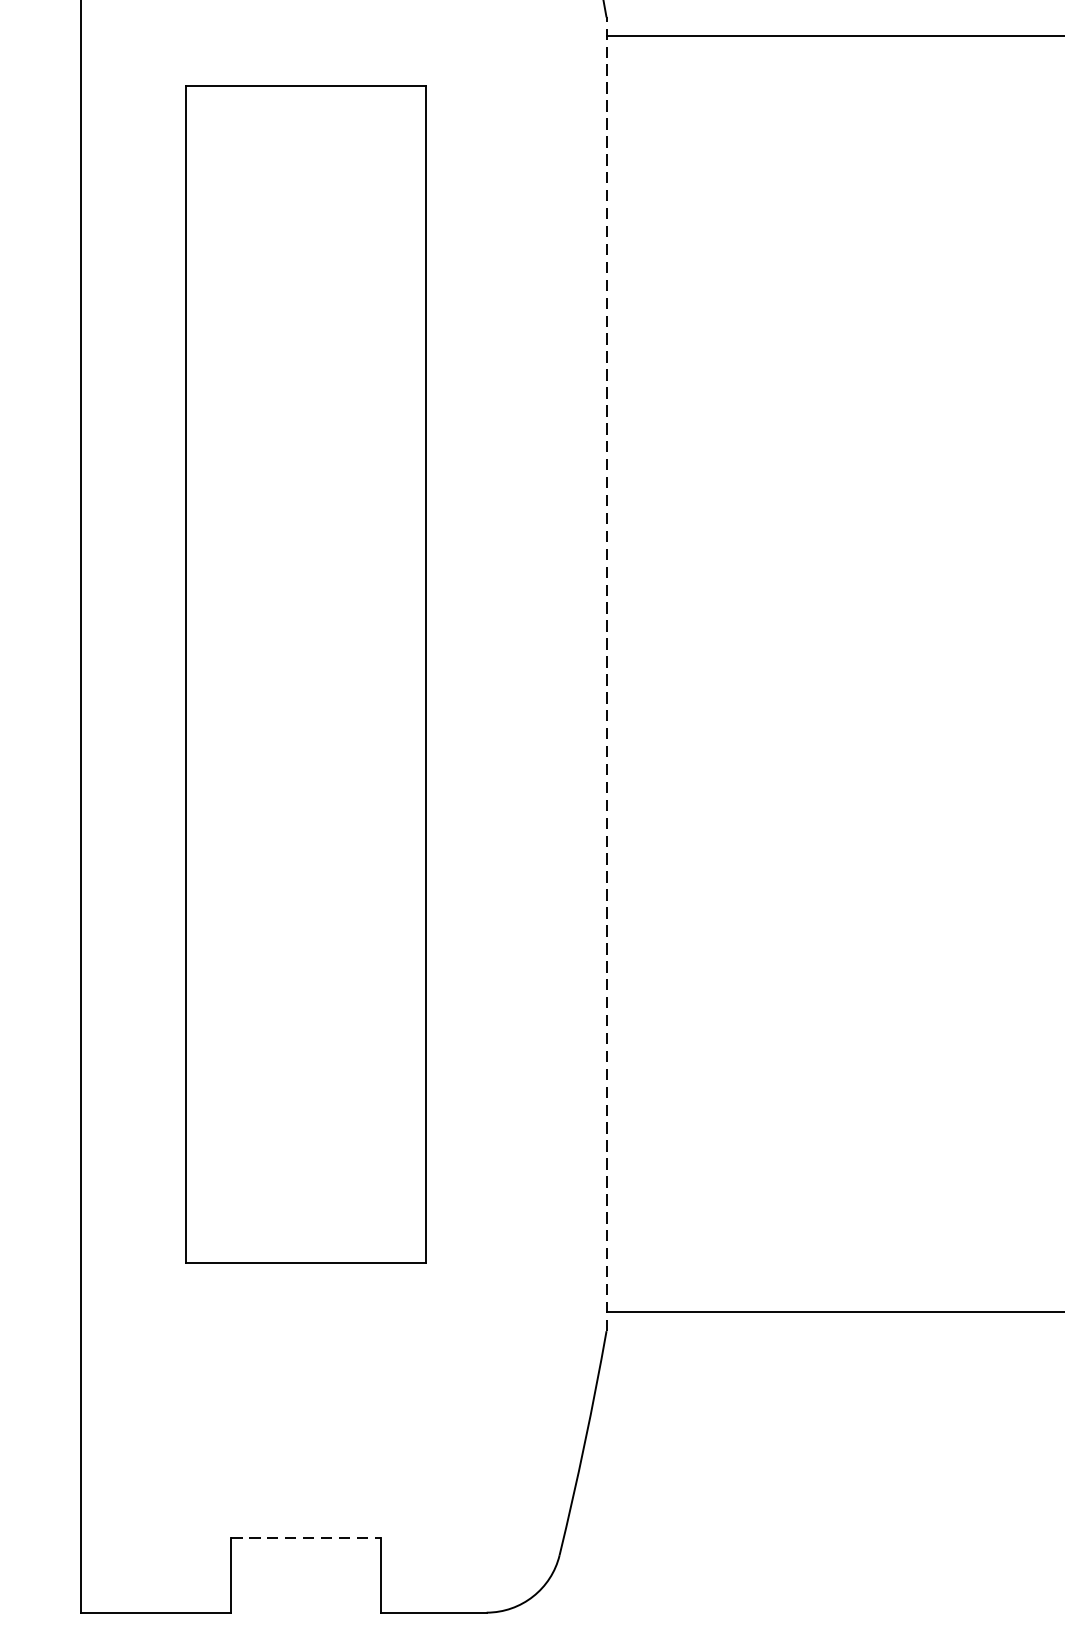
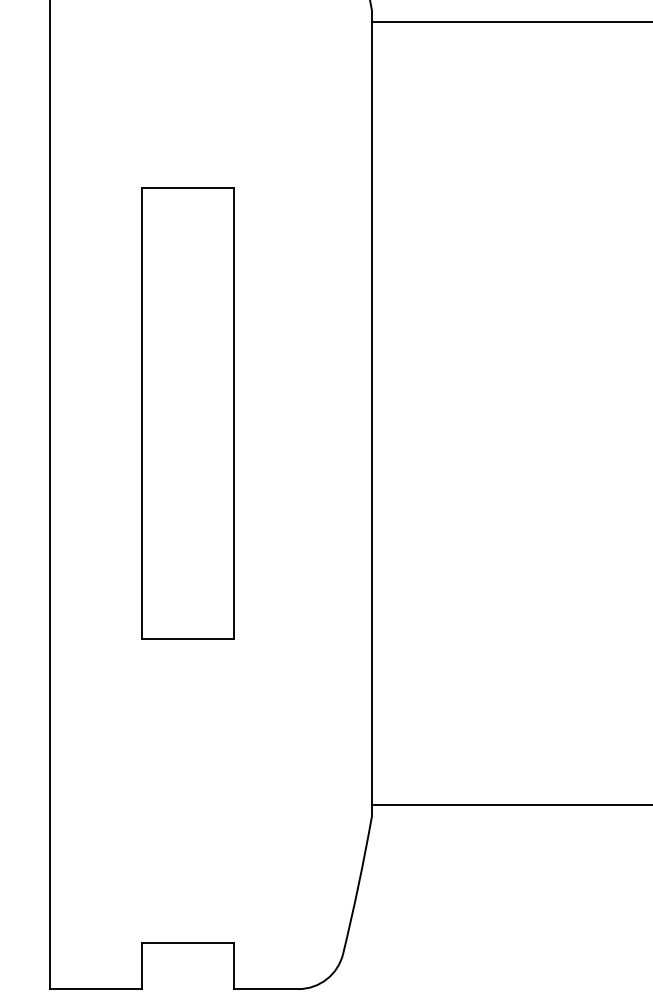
part: (305, 674) -> (187, 413), size x0.62
line: (605, 674) -> (371, 413), dashed -> solid
line: (307, 1538) -> (188, 943), dashed -> solid

